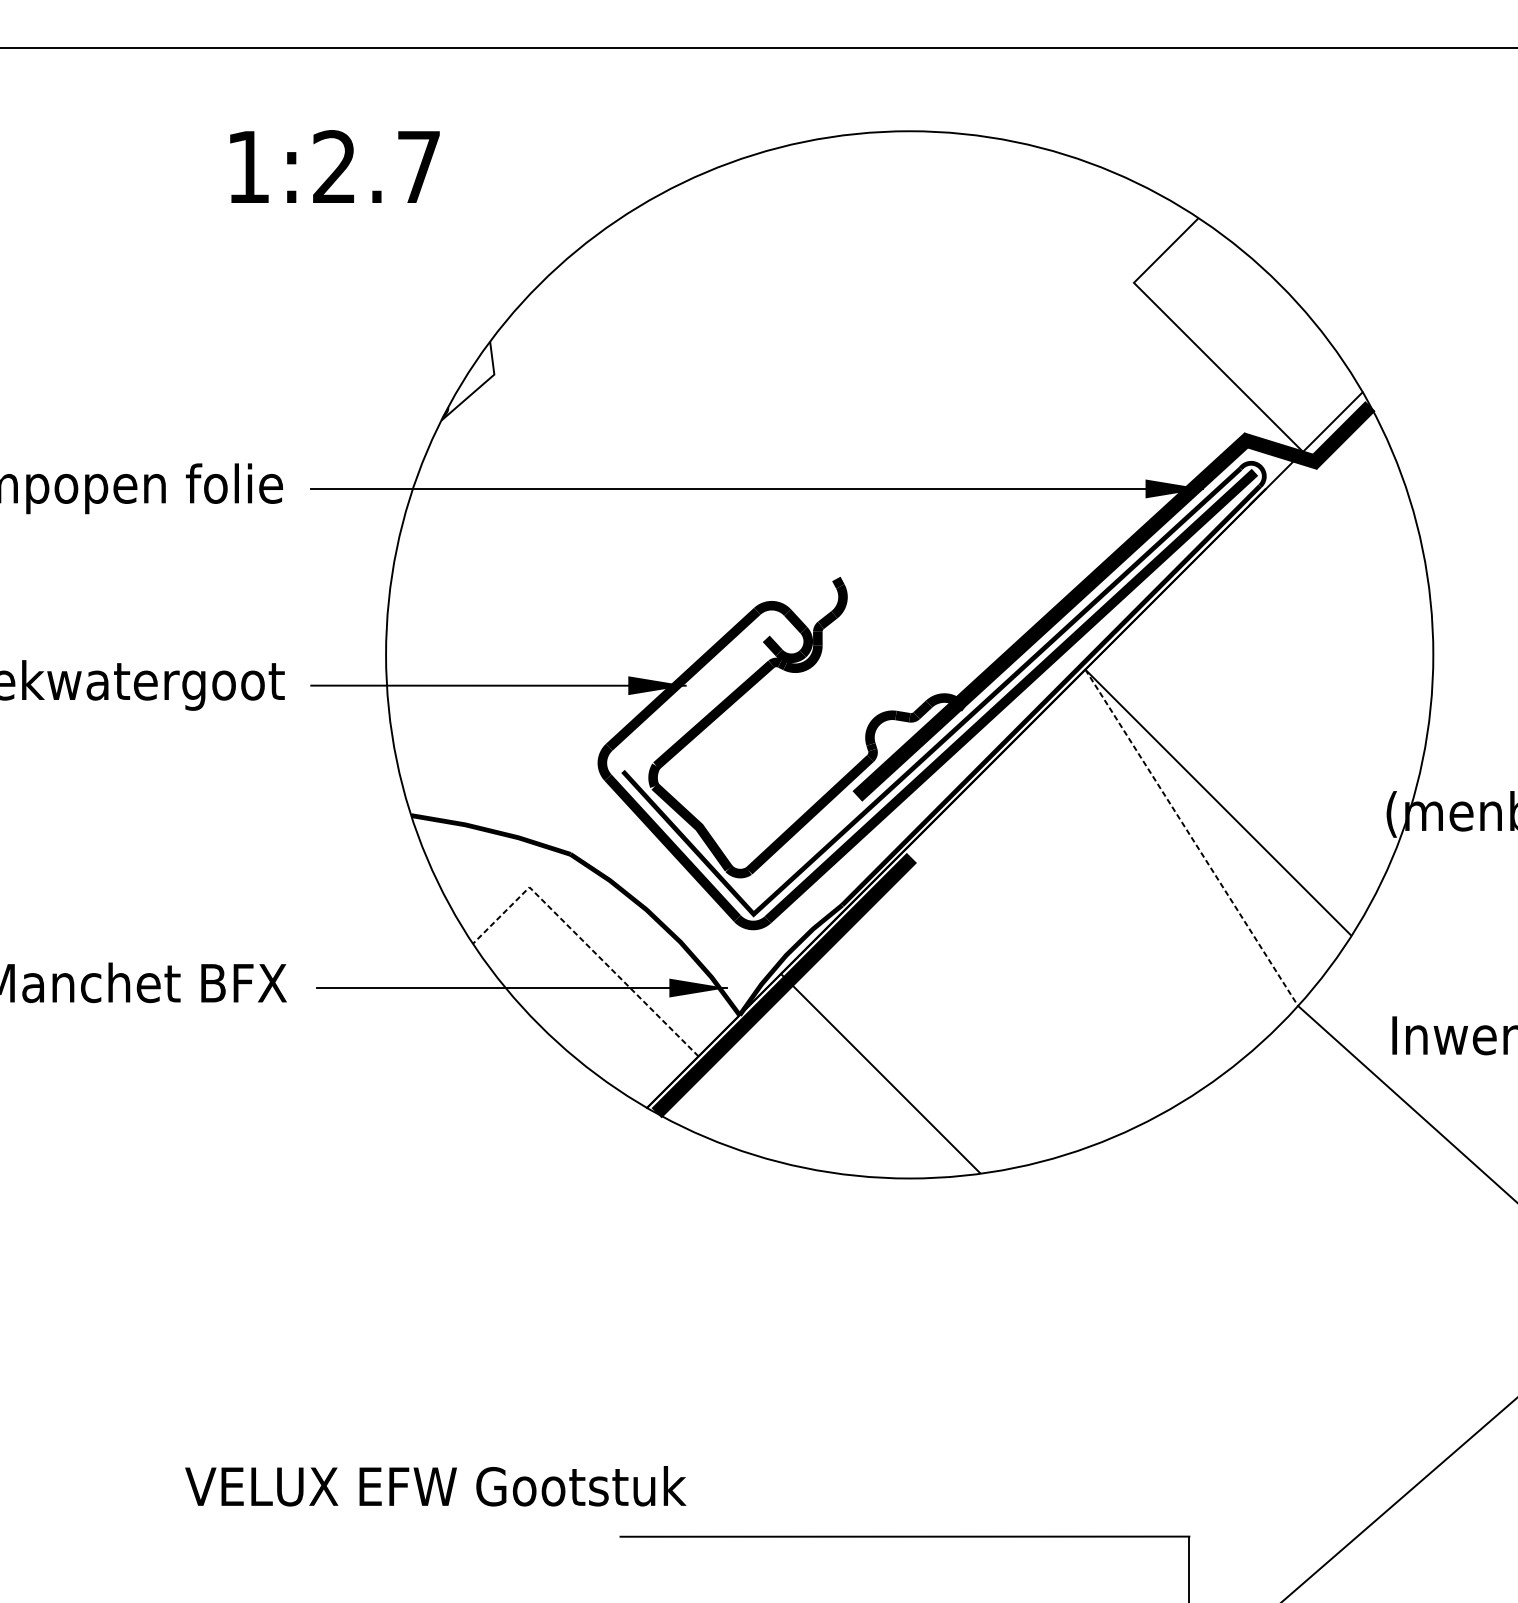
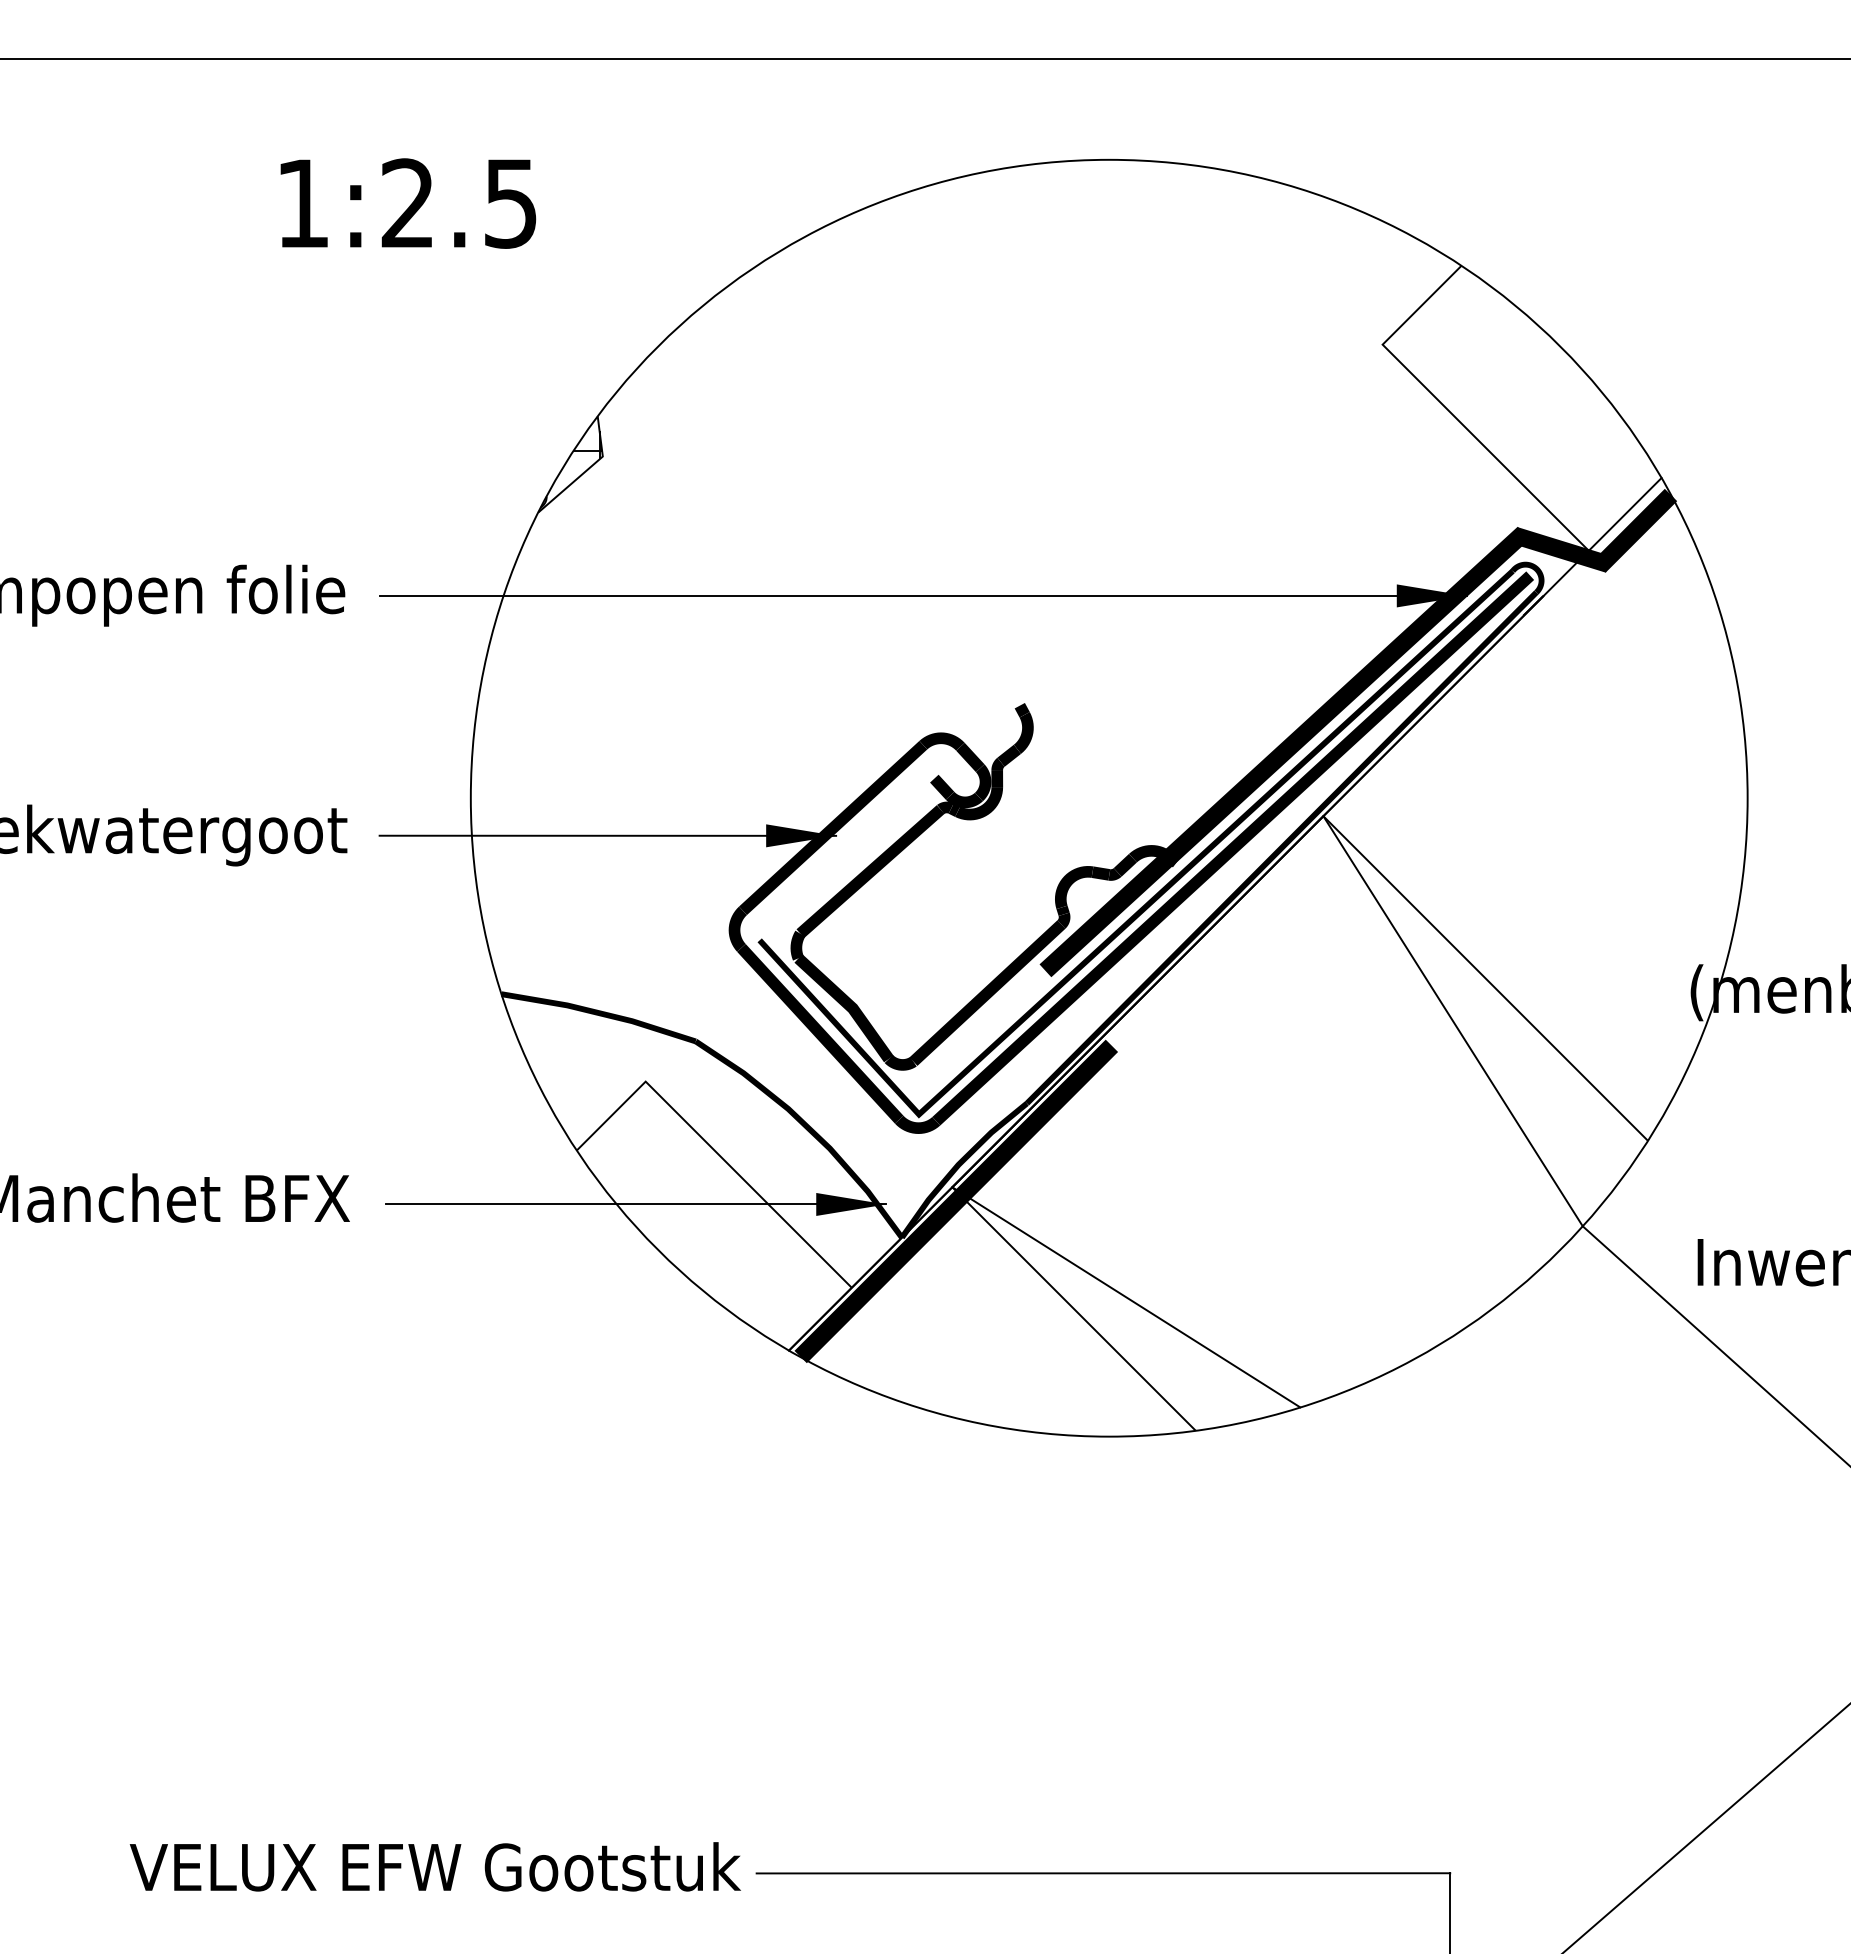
text: (418, 167) -> (510, 203), 1:2.7 -> 1:2.5
hatch: (481, 364) -> (587, 444), added
line: (1192, 837) -> (1453, 1021), dashed -> solid
line: (585, 942) -> (713, 1149), dashed -> solid
line: (923, 1064) -> (1126, 1297), added
text: (435, 1485) -> (434, 1866), moved

